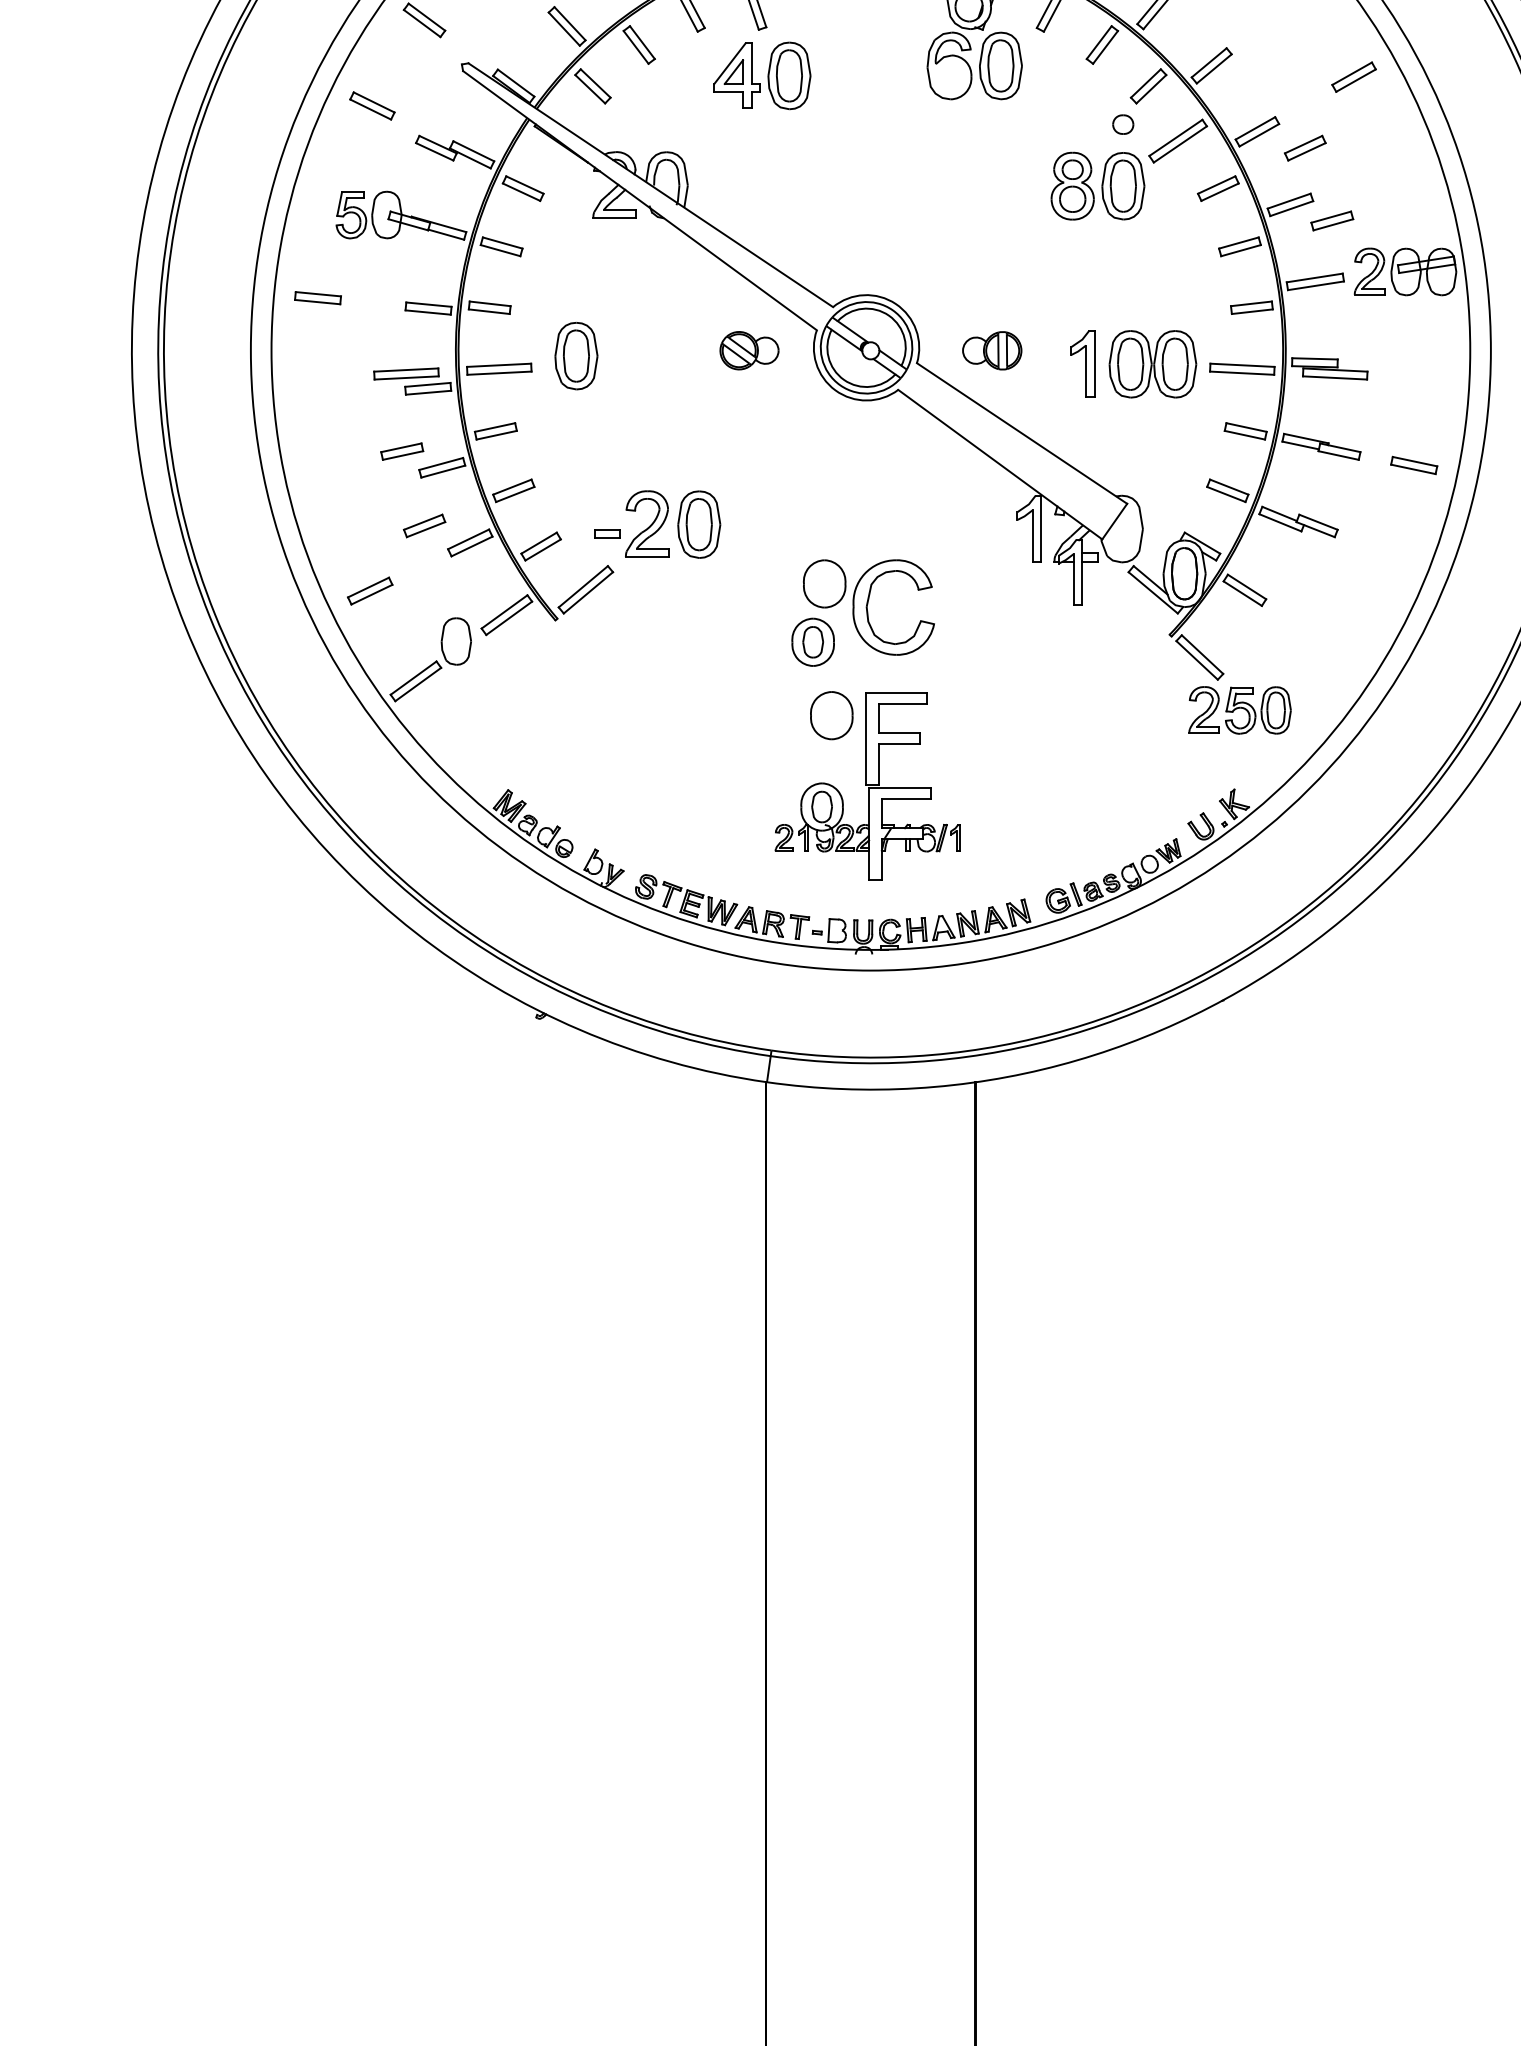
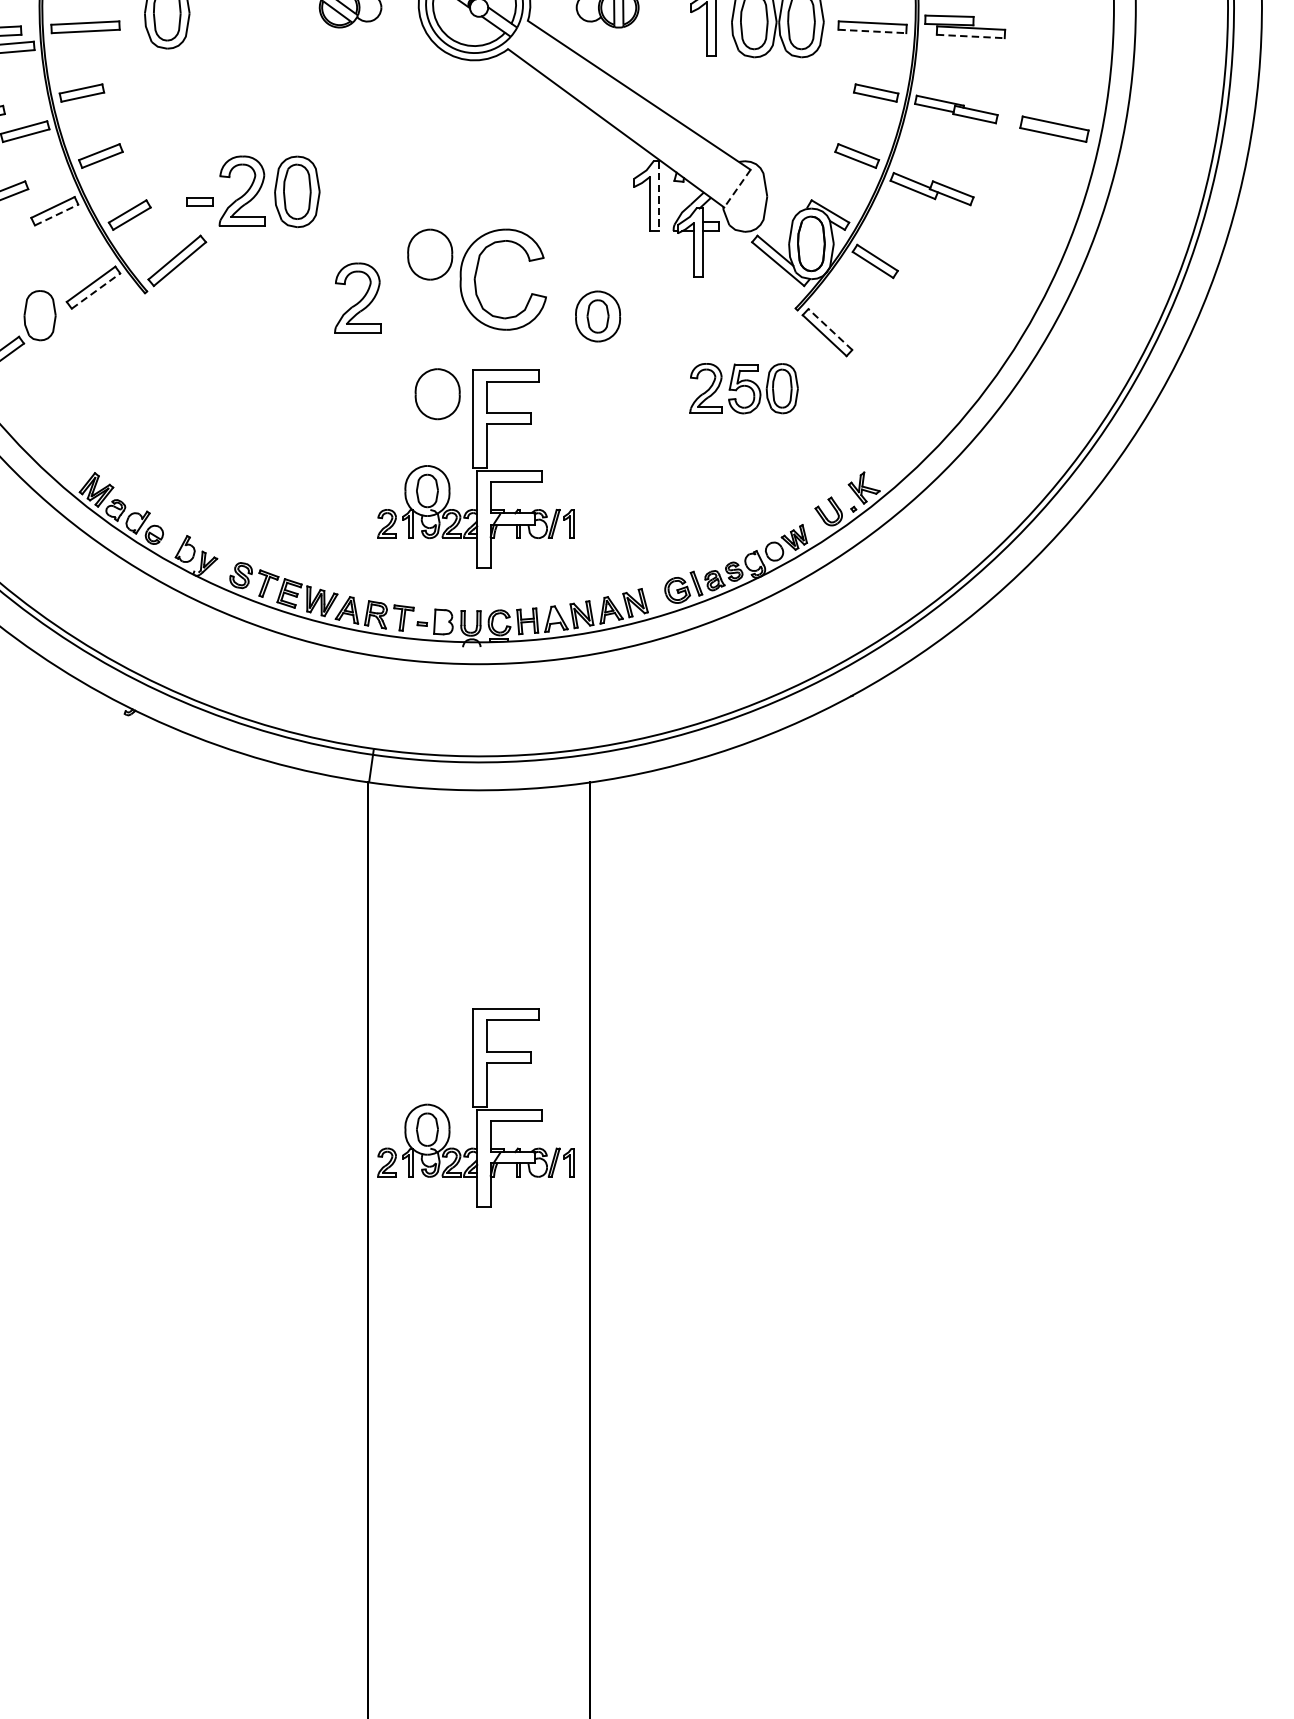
line: (1242, 373) -> (872, 31), solid -> dashed
line: (1335, 377) -> (971, 36), solid -> dashed
part: (1414, 465) -> (1054, 129), size x1.4
line: (1114, 521) -> (737, 188), solid -> dashed
line: (1041, 528) -> (659, 195), solid -> dashed
line: (472, 546) -> (57, 215), solid -> dashed
line: (509, 618) -> (96, 291), solid -> dashed
part: (756, 624) -> (357, 297), added
part: (812, 641) -> (597, 315), moved
line: (1202, 654) -> (830, 329), solid -> dashed
part: (1239, 710) -> (743, 388), moved
part: (867, 1389) -> (475, 1107), added

